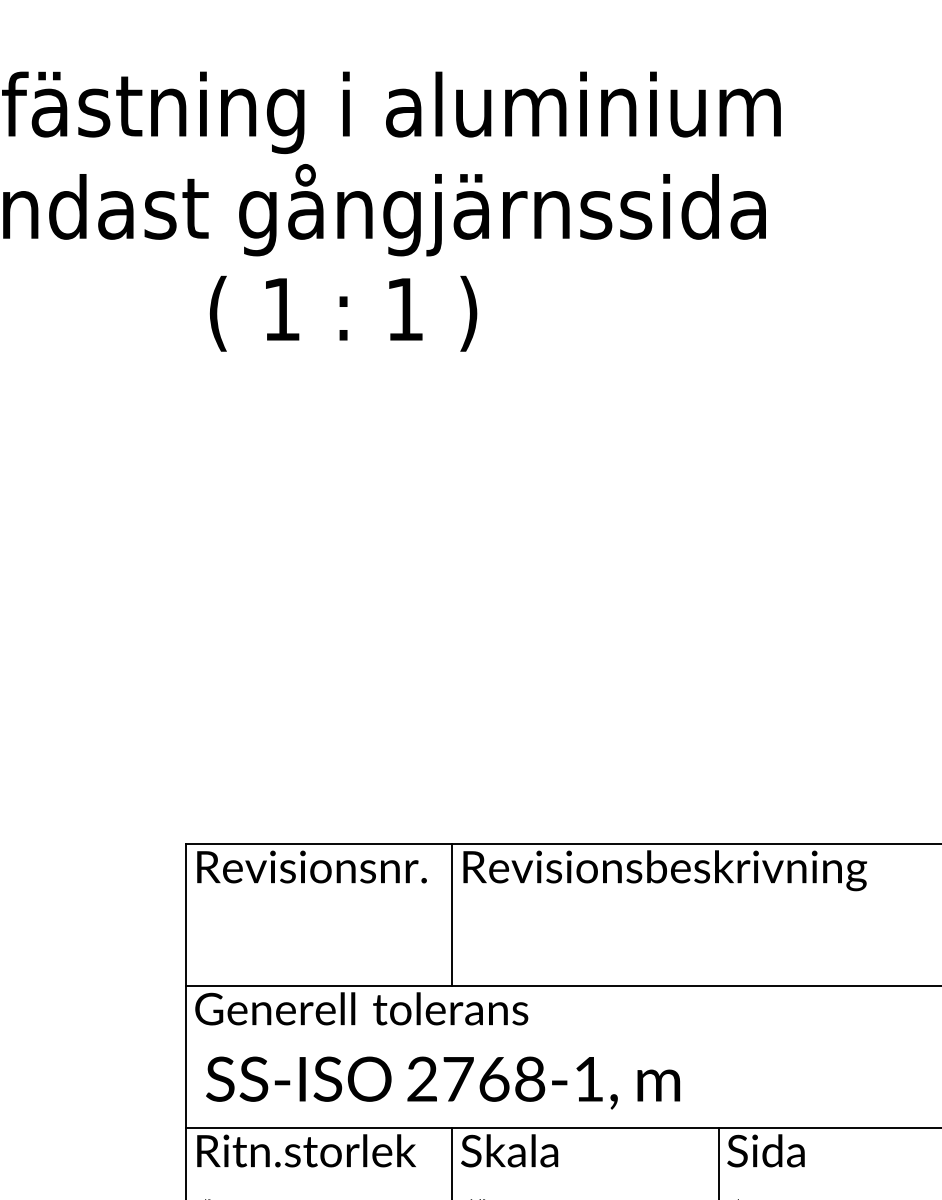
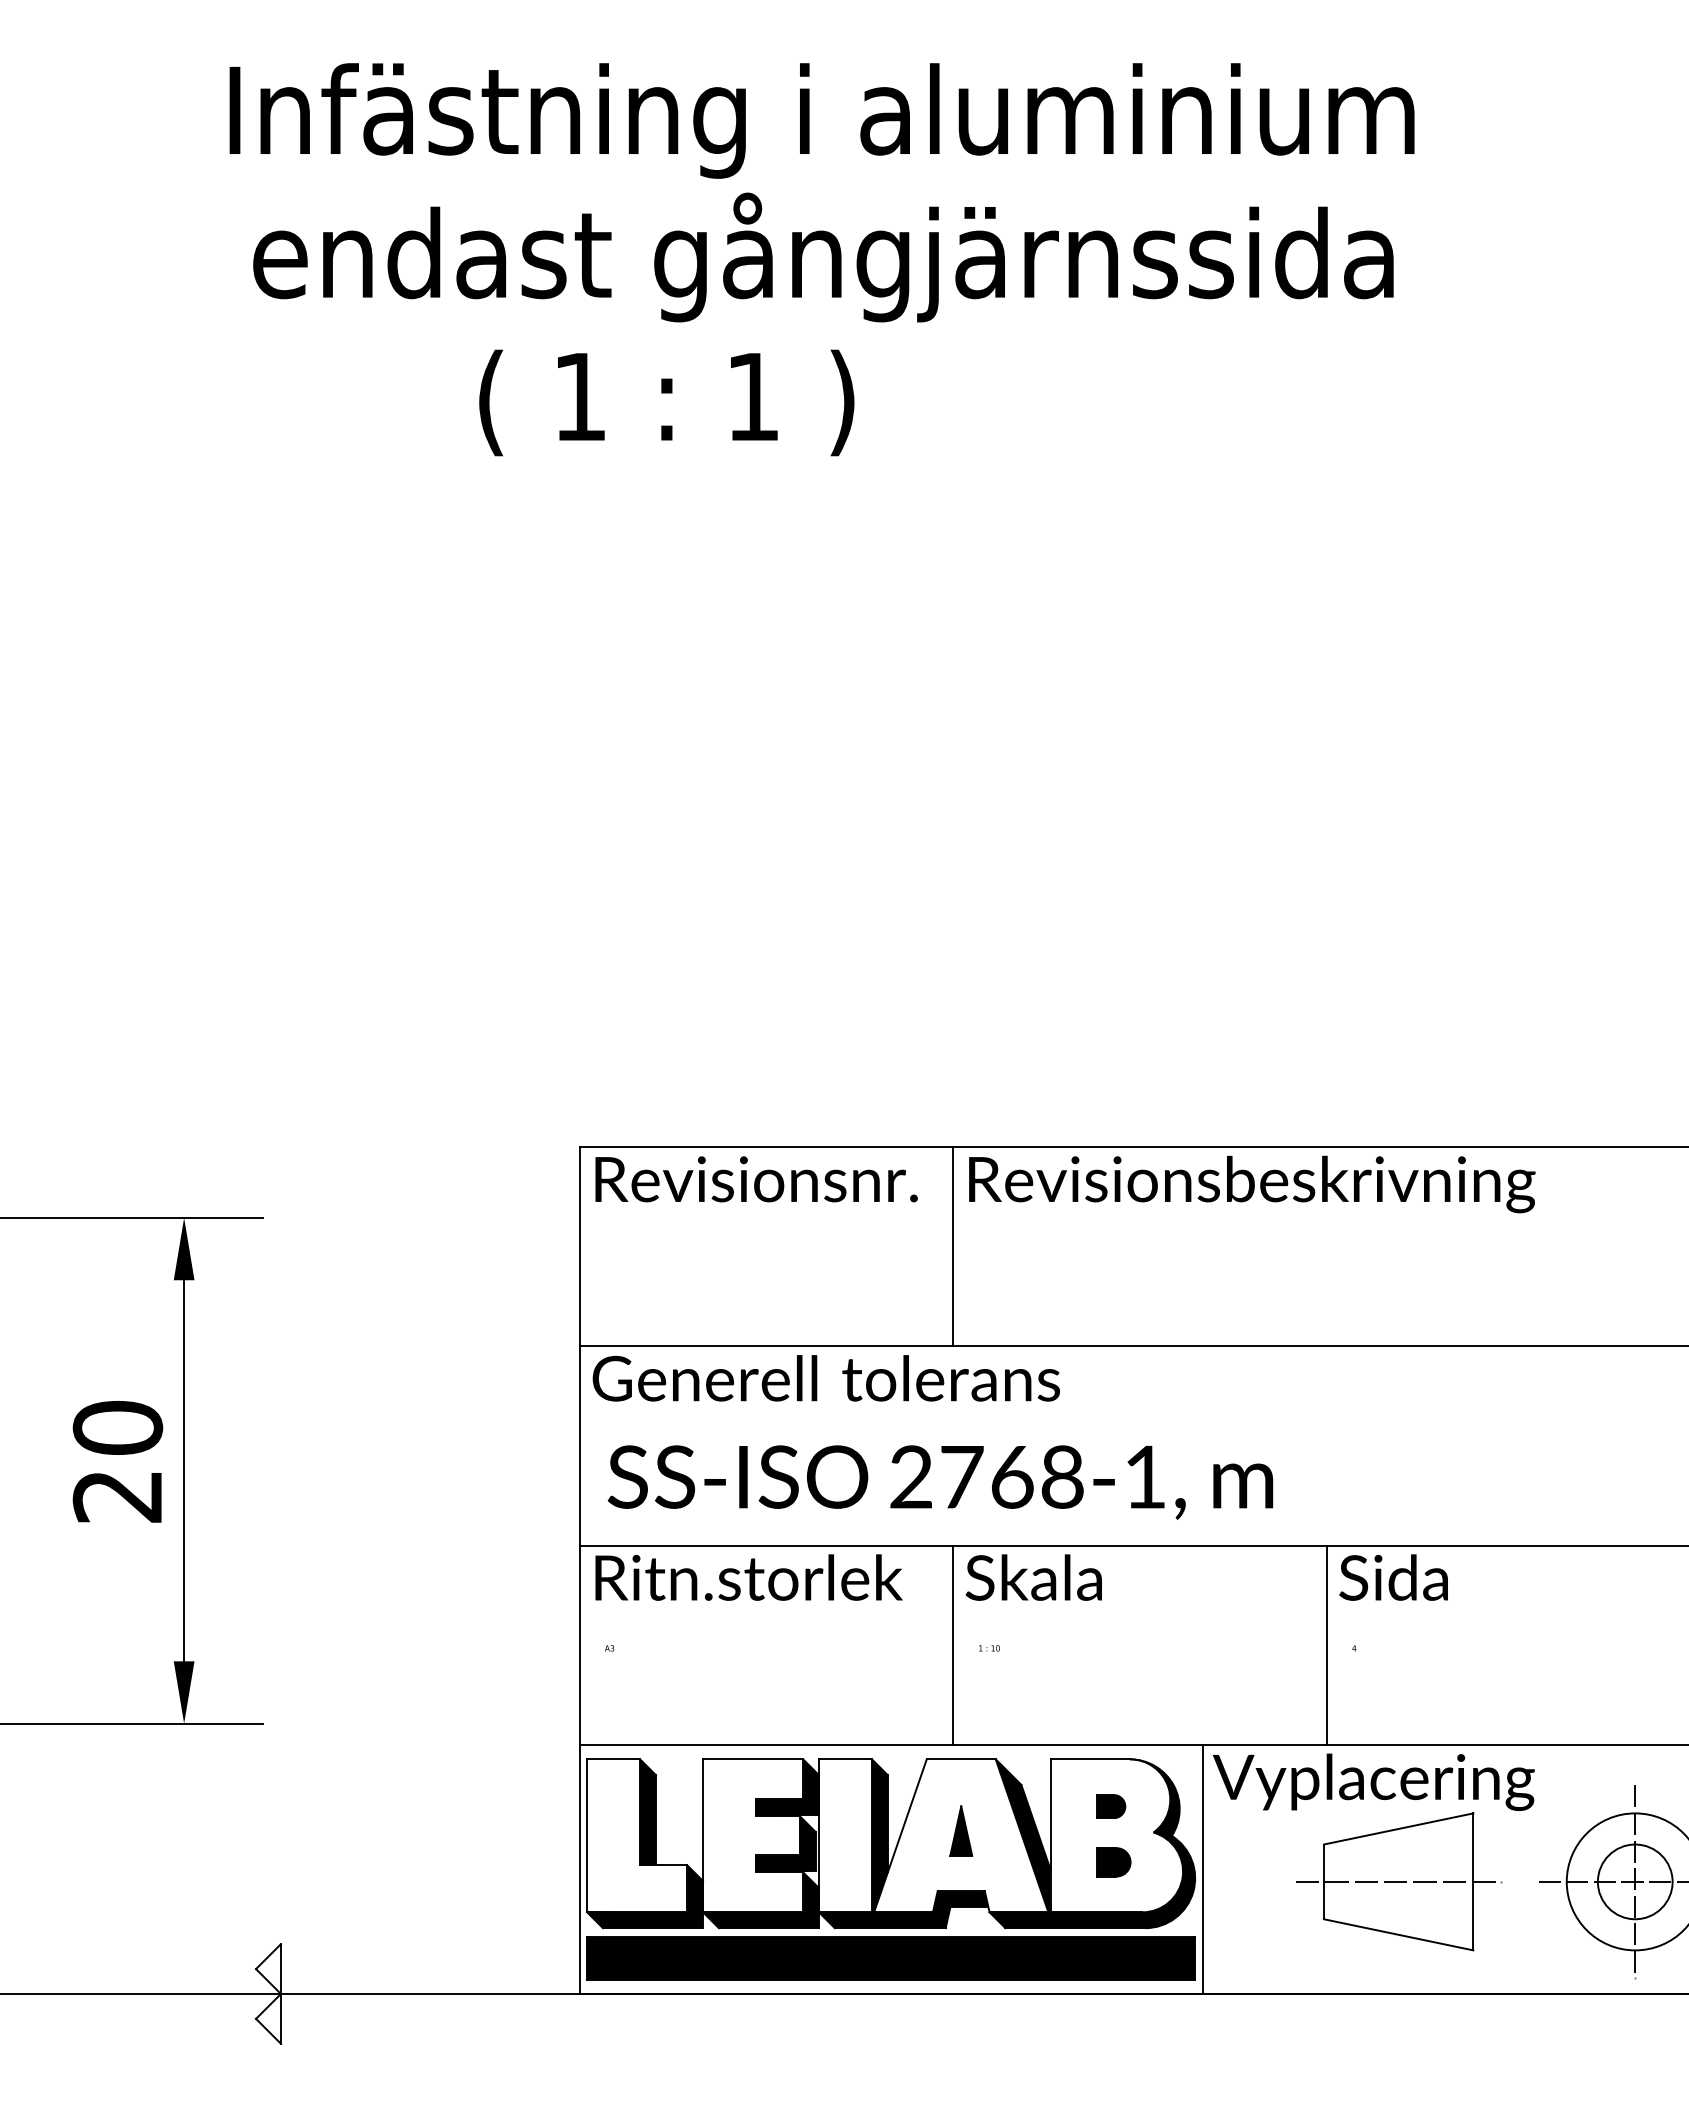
text: (343, 313) -> (666, 402), moved

